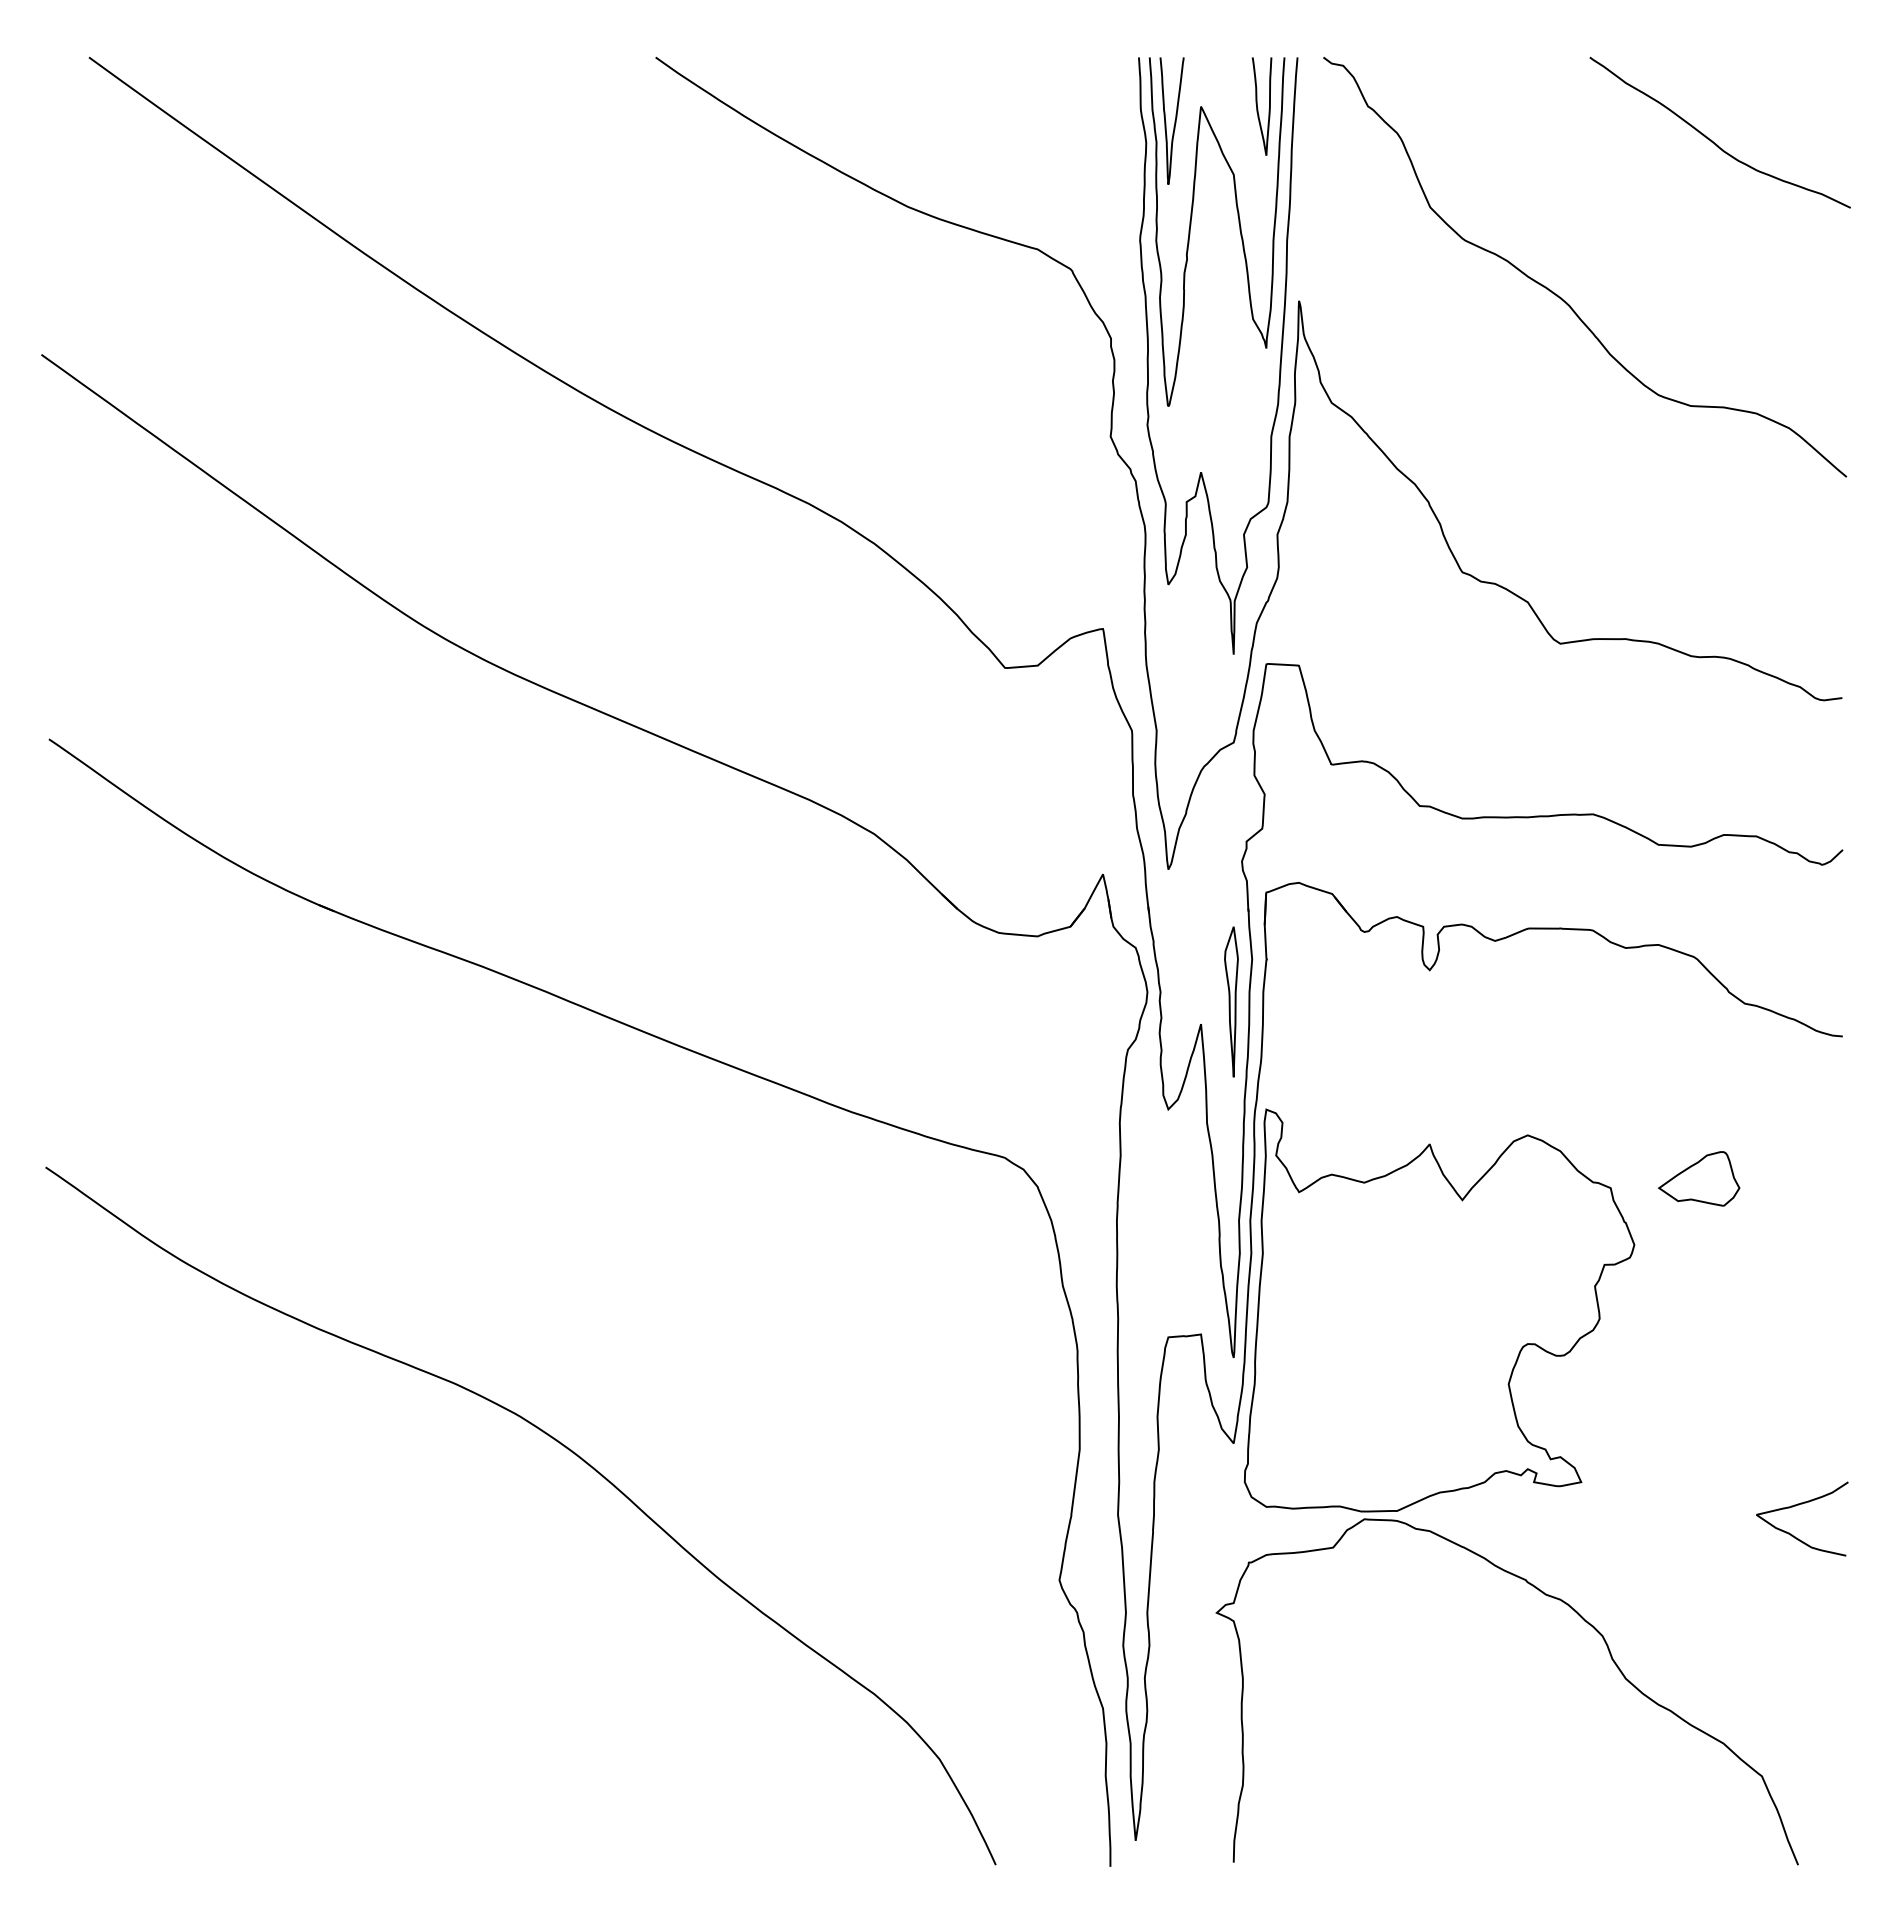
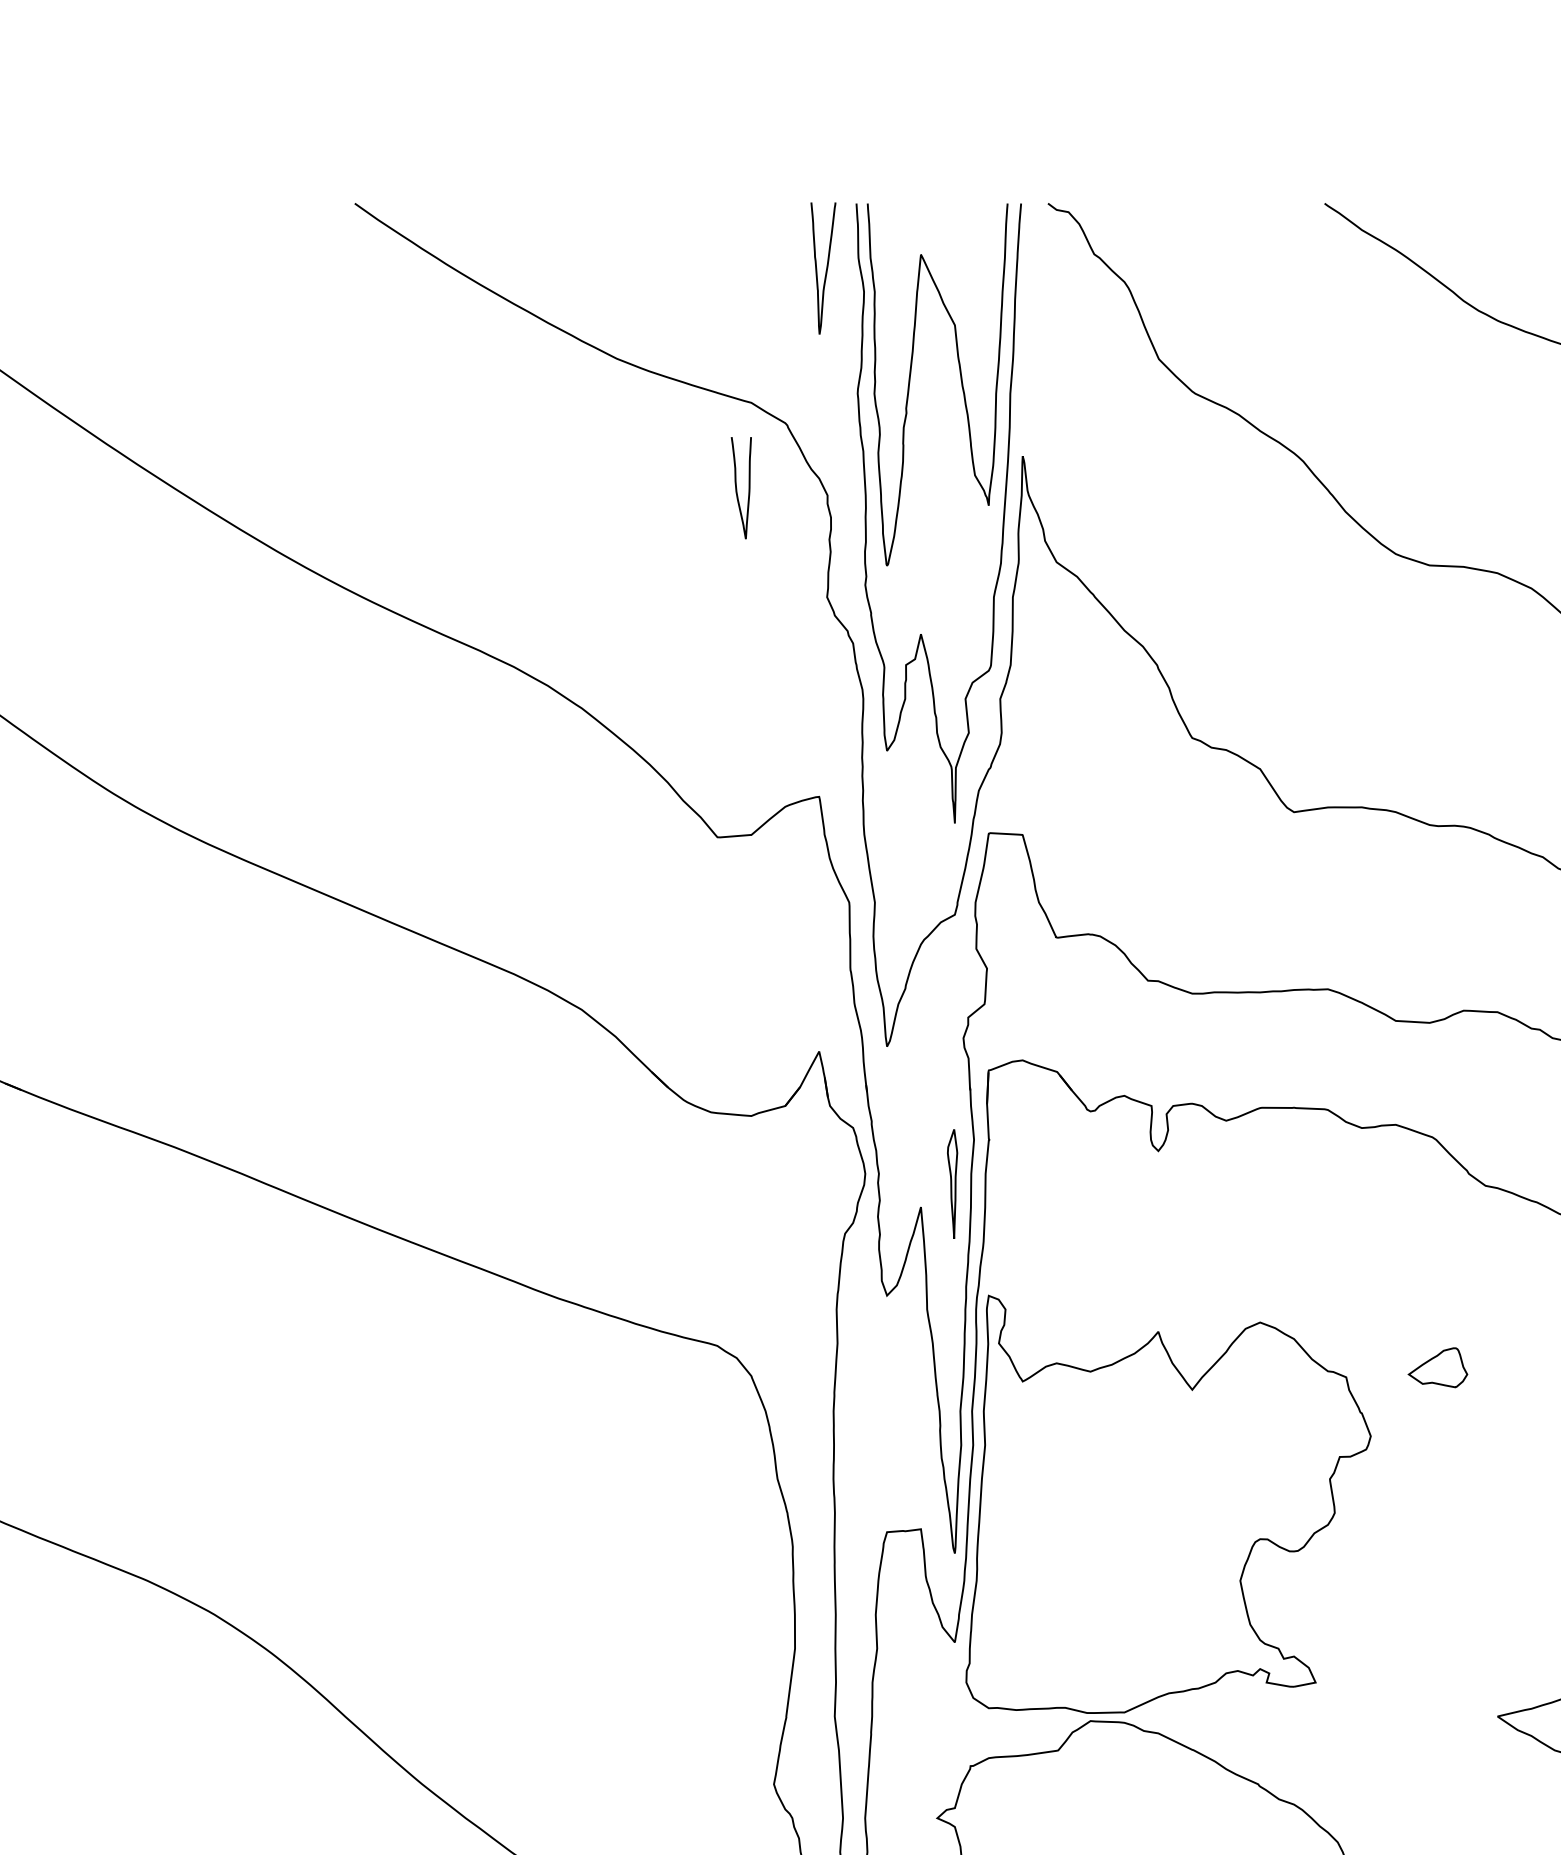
curve: (1258, 108) -> (737, 490), moved
curve: (1174, 120) -> (825, 267), moved
part: (1231, 1001) -> (952, 1183), size x0.7
part: (1698, 1178) -> (1437, 1367), size x0.7

